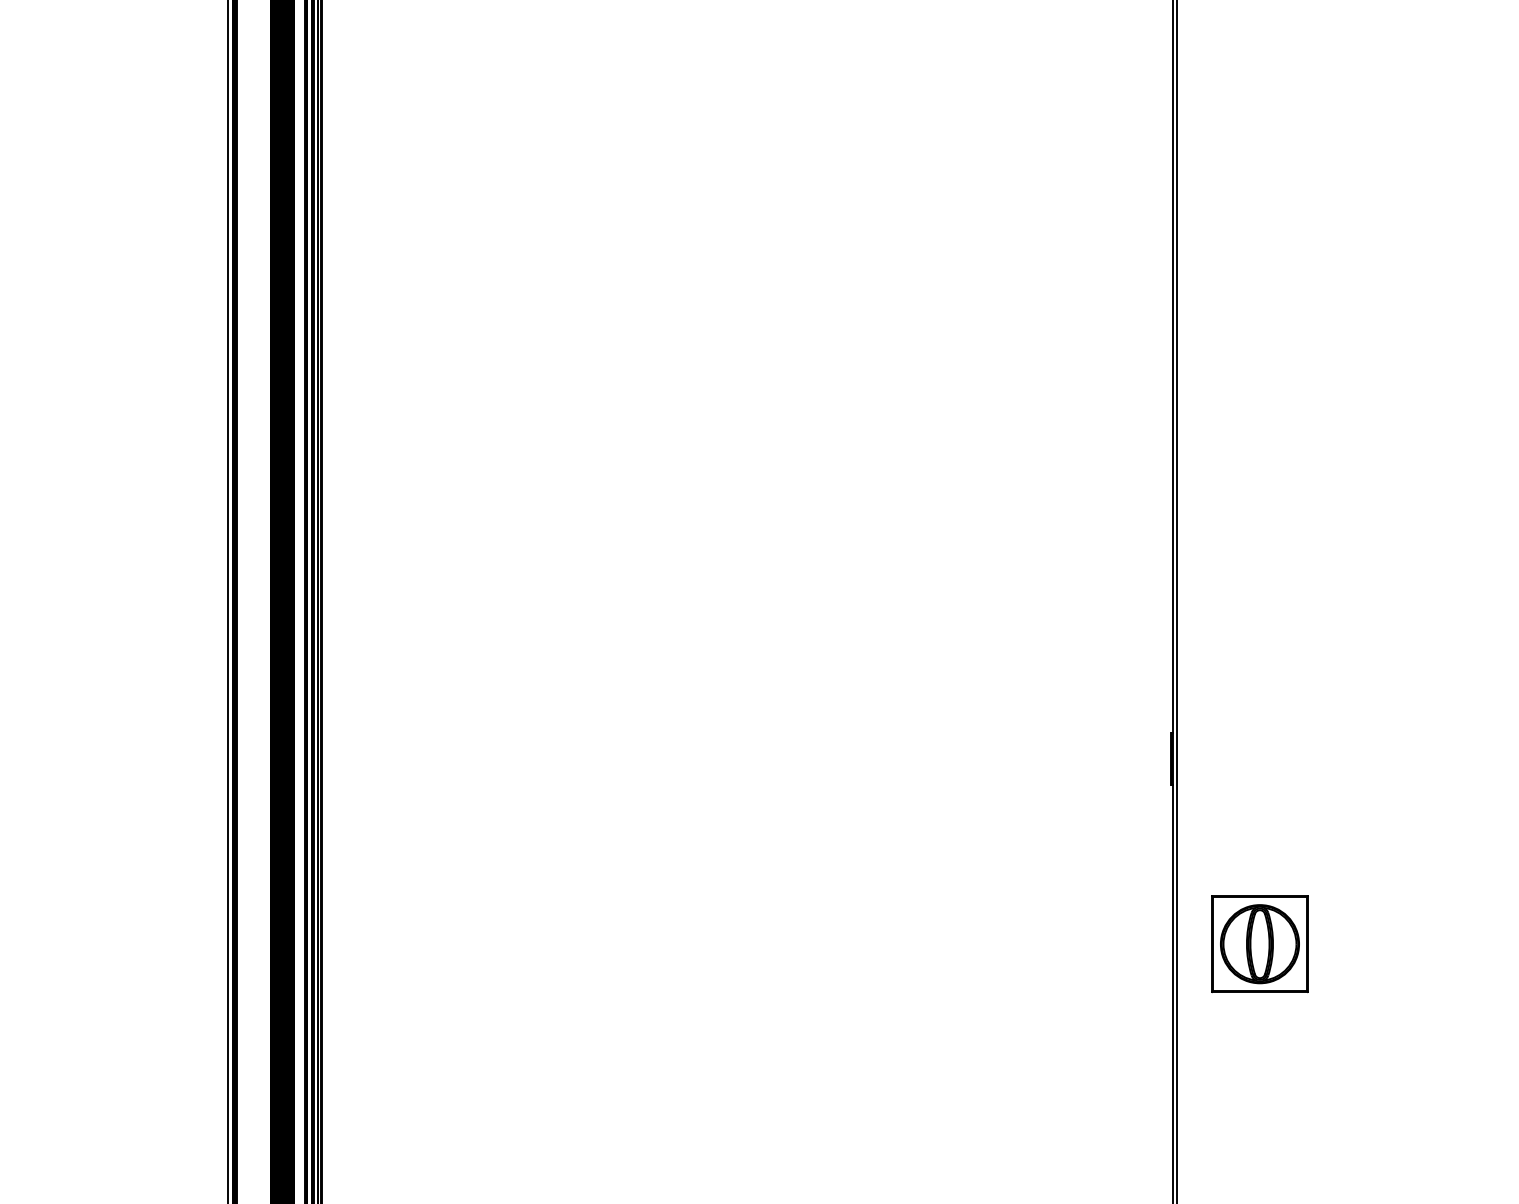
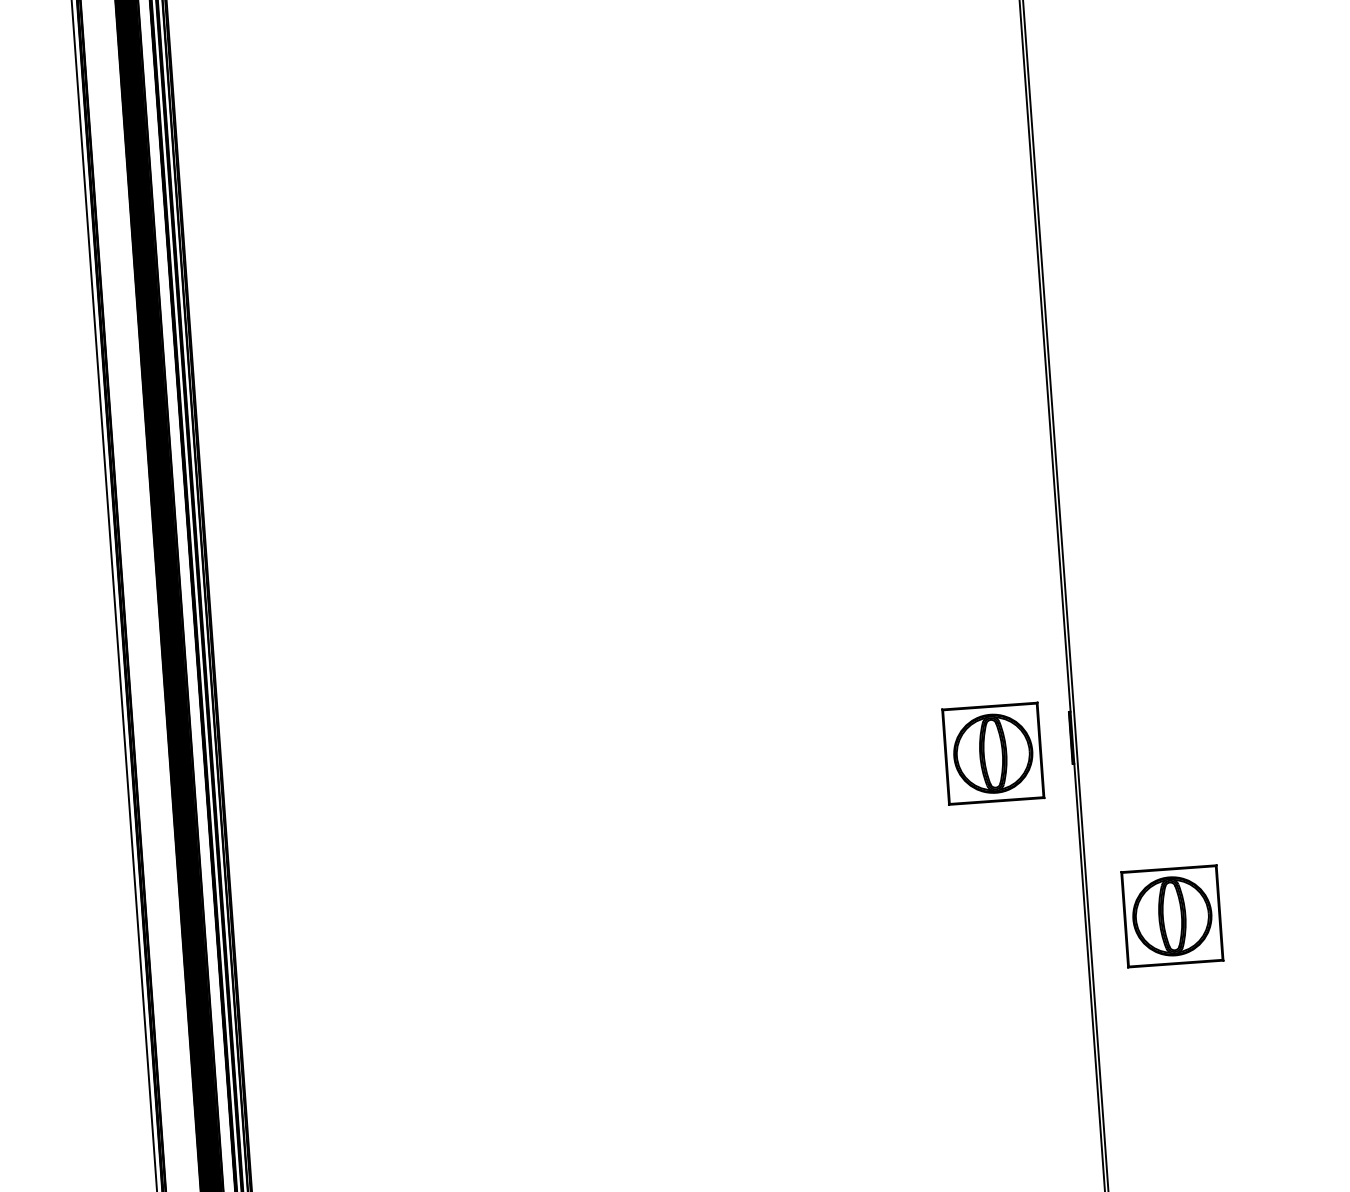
part: (1092, 769) -> (992, 754), added

